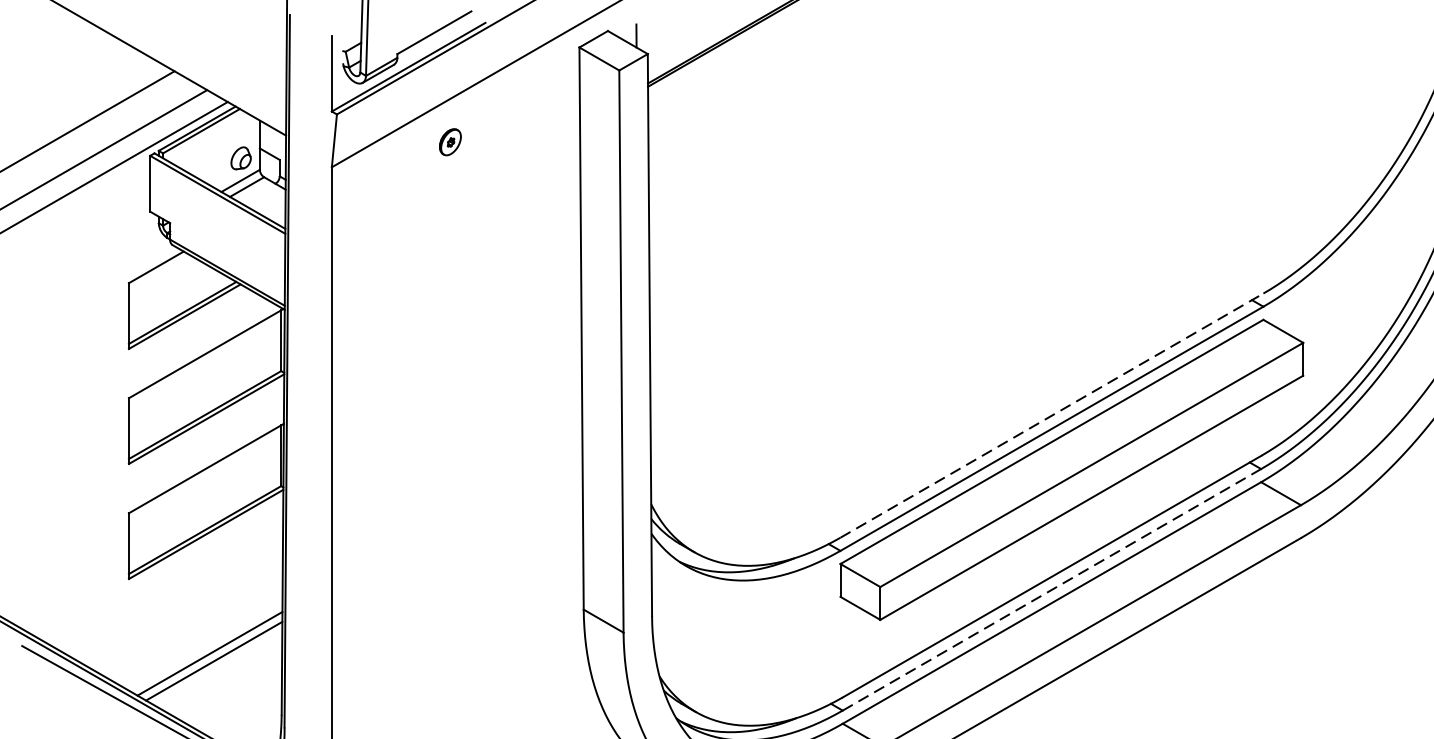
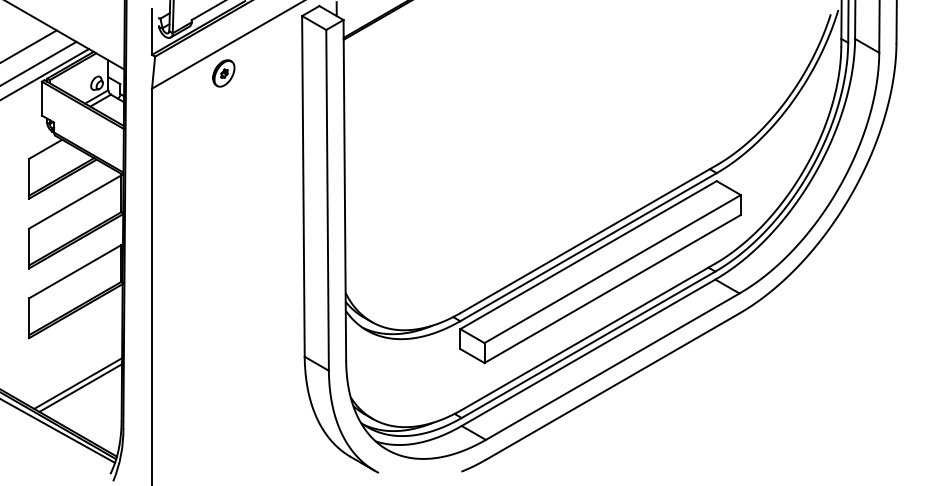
part: (449, 142) -> (223, 73), size x1.67
line: (1051, 414) -> (588, 238), dashed -> solid
line: (1051, 589) -> (588, 344), dashed -> solid

